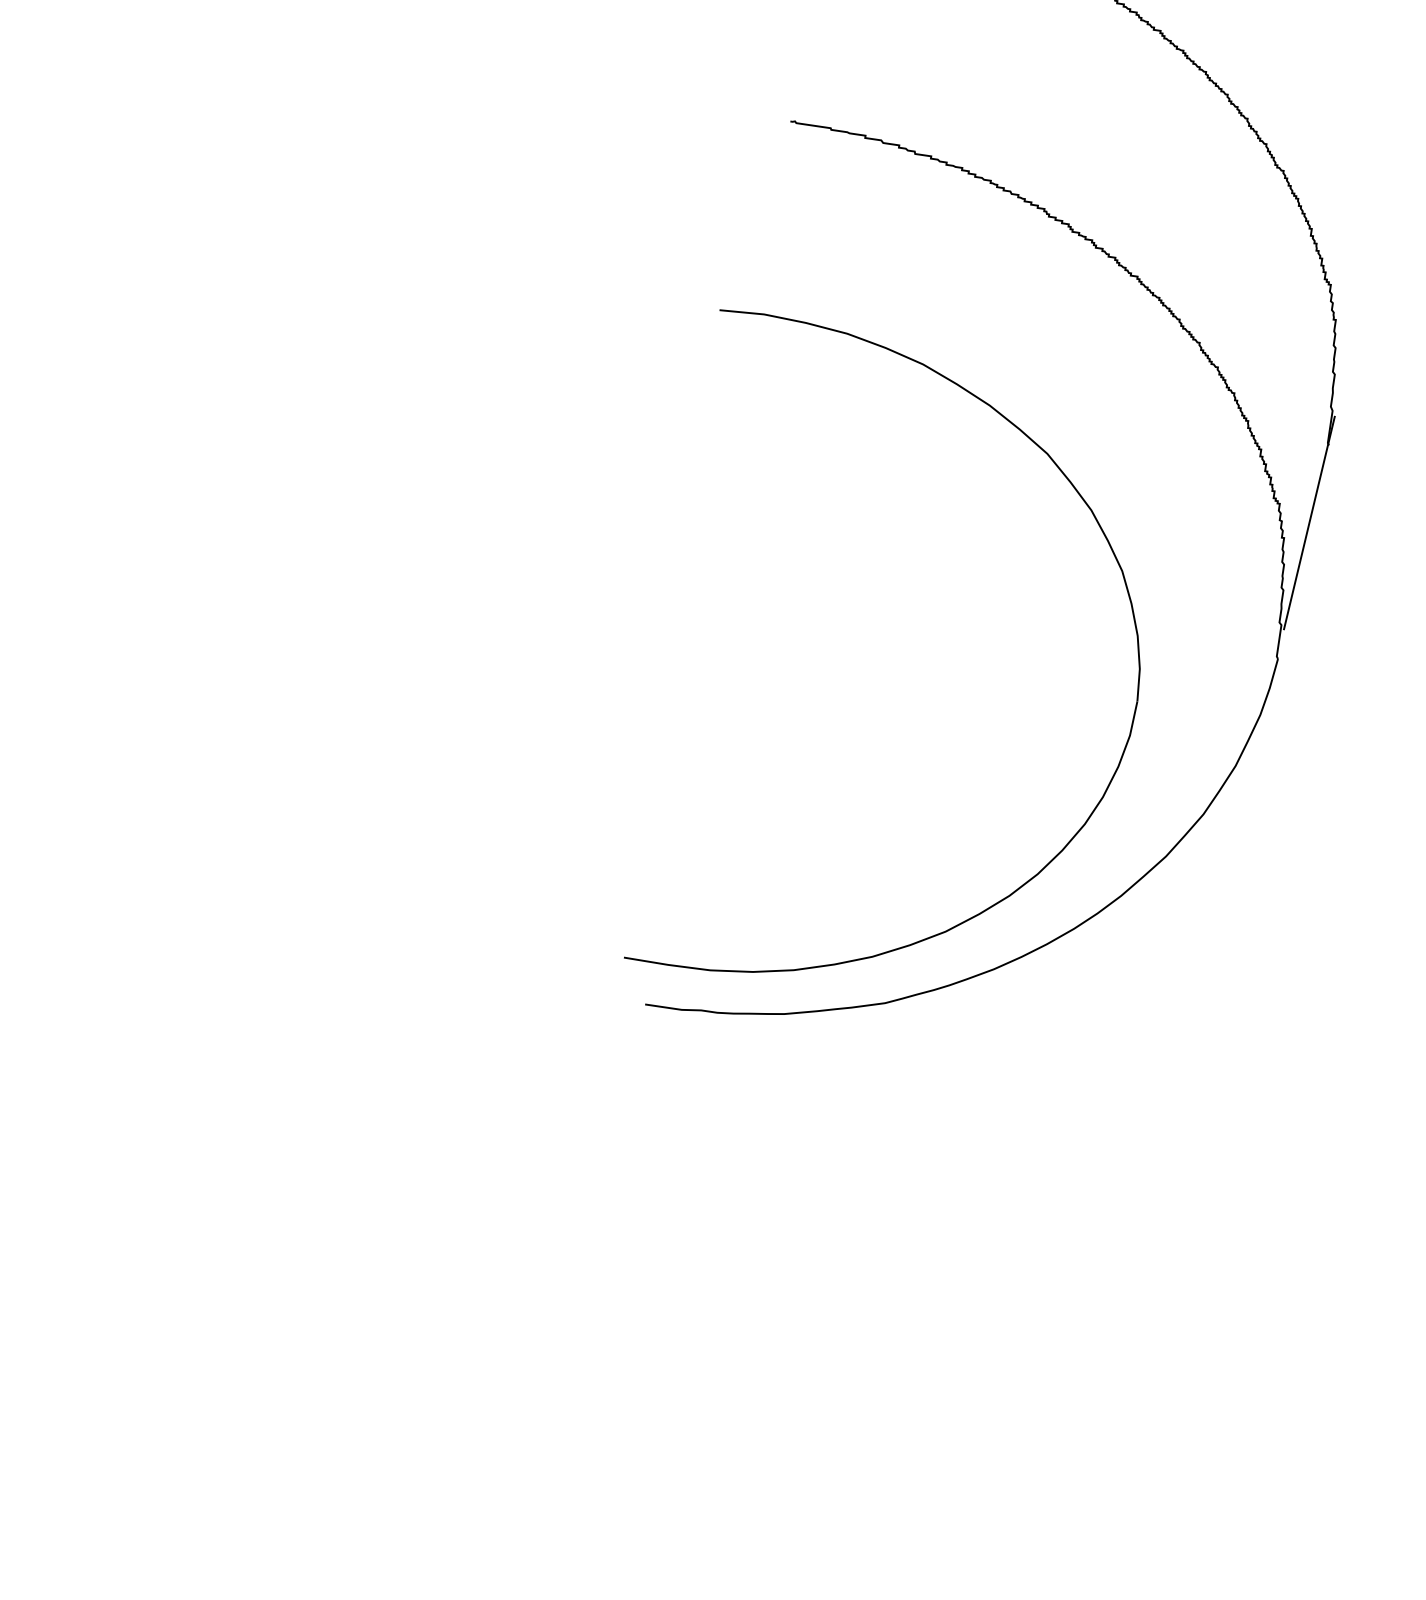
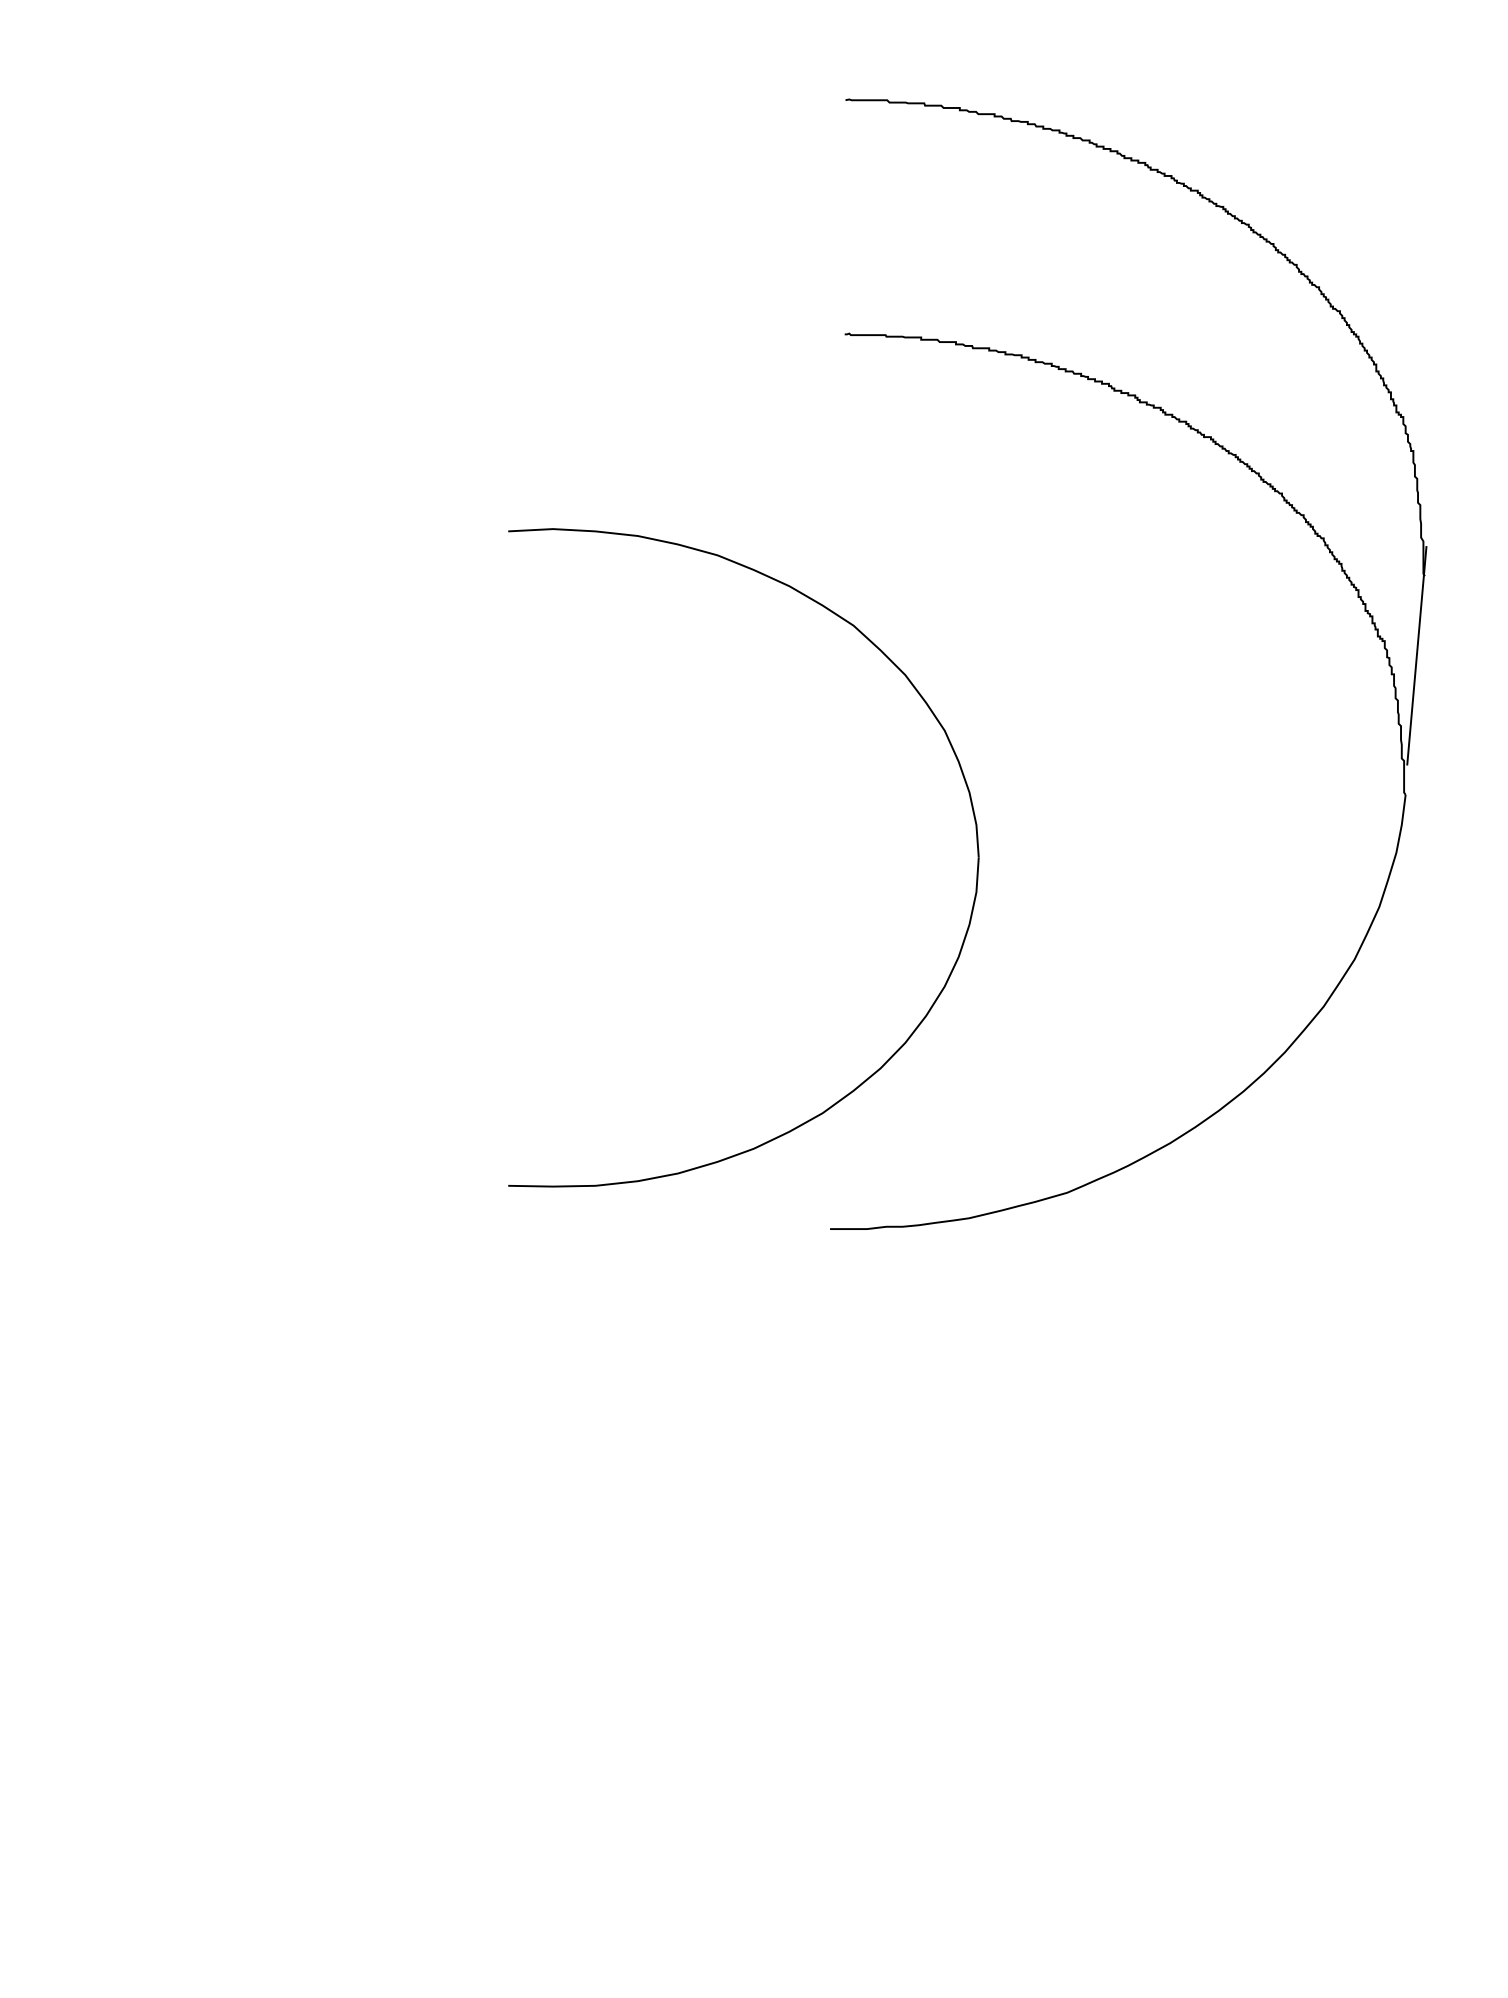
part: (1137, 646) -> (970, 803), moved

